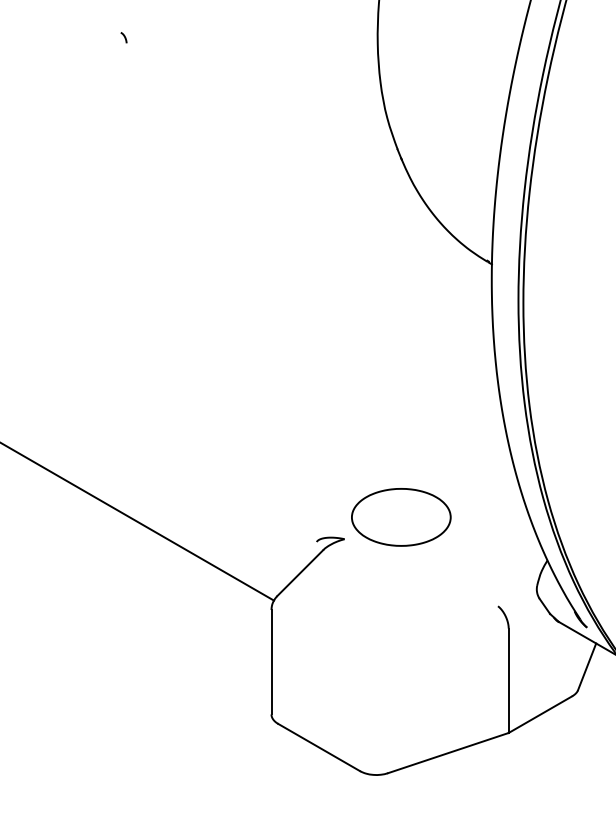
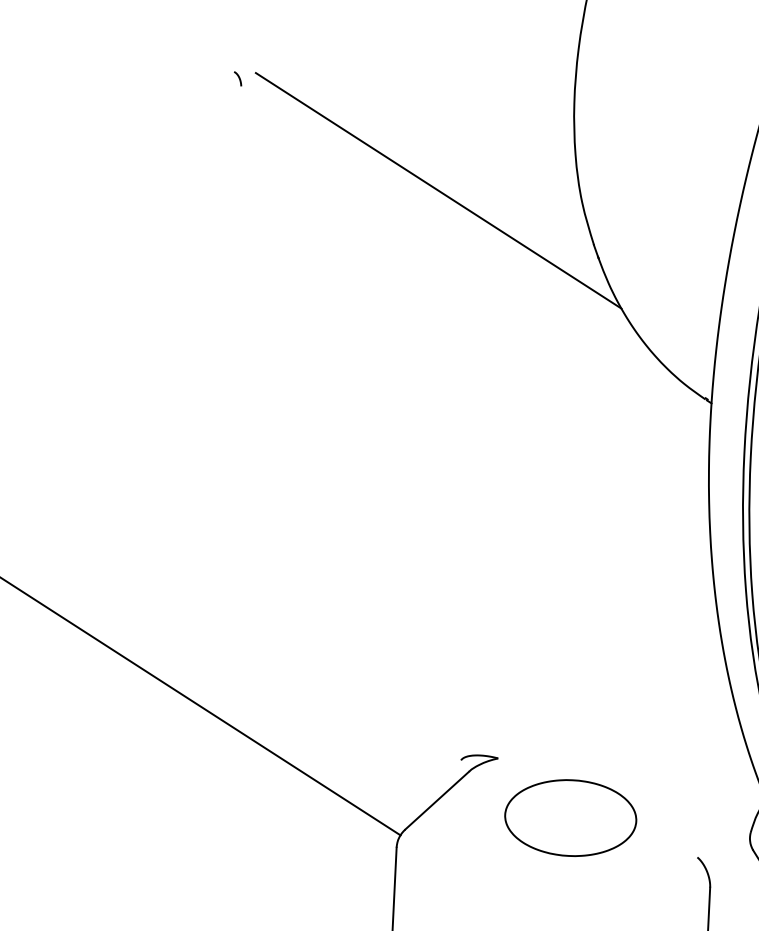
line: (278, 114) -> (438, 190), added
part: (401, 517) -> (570, 818), moved

